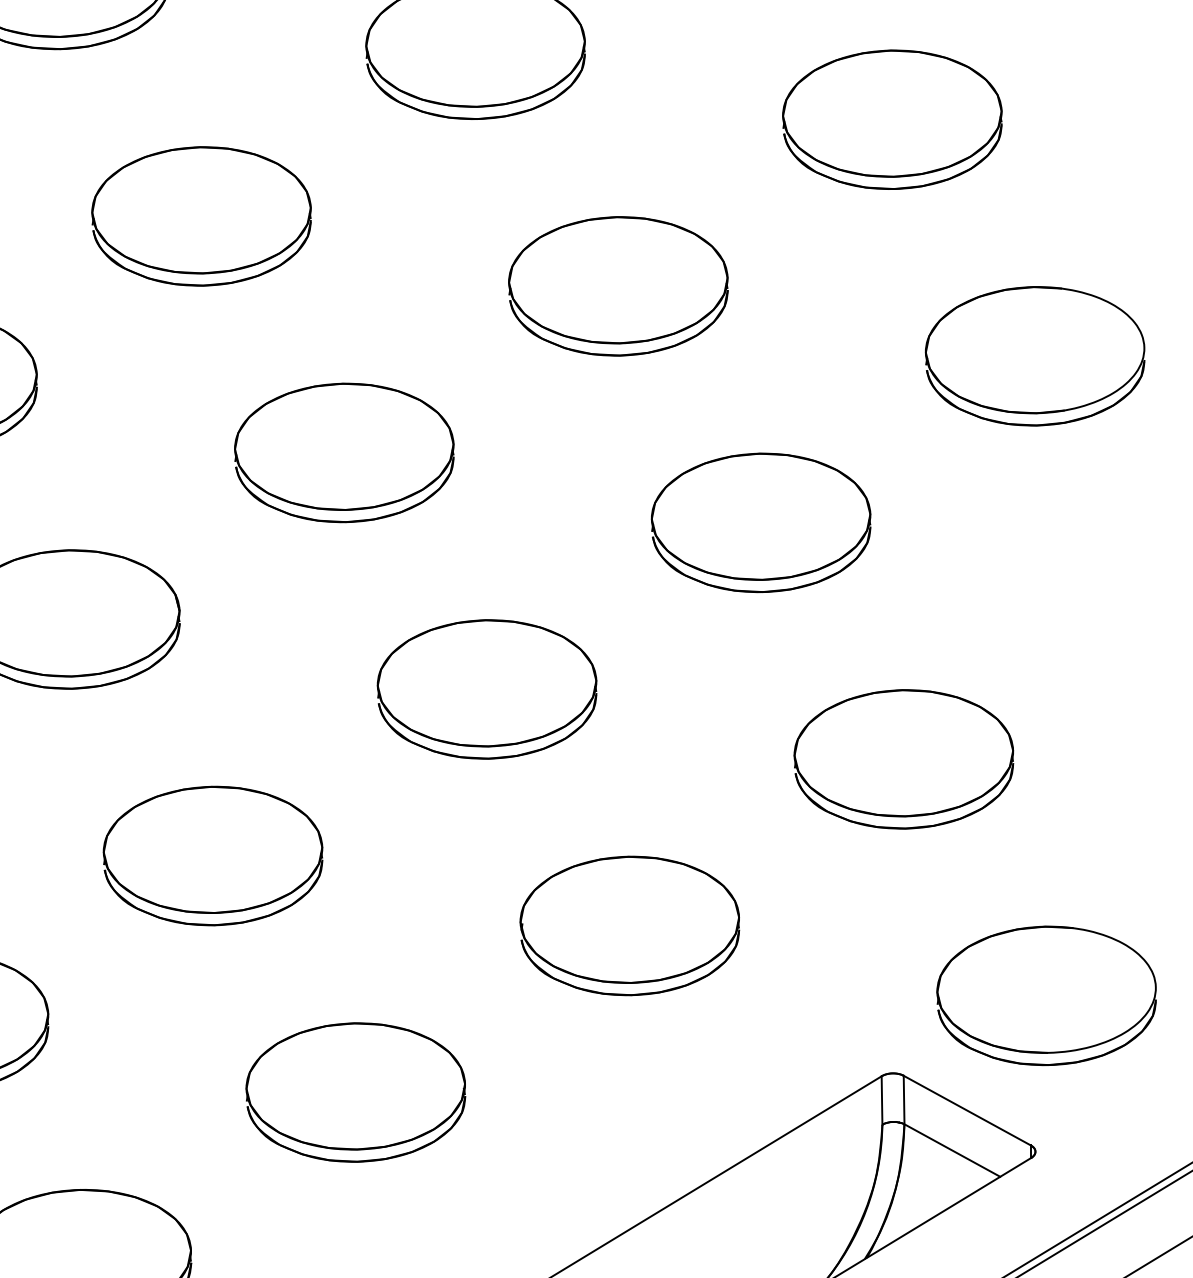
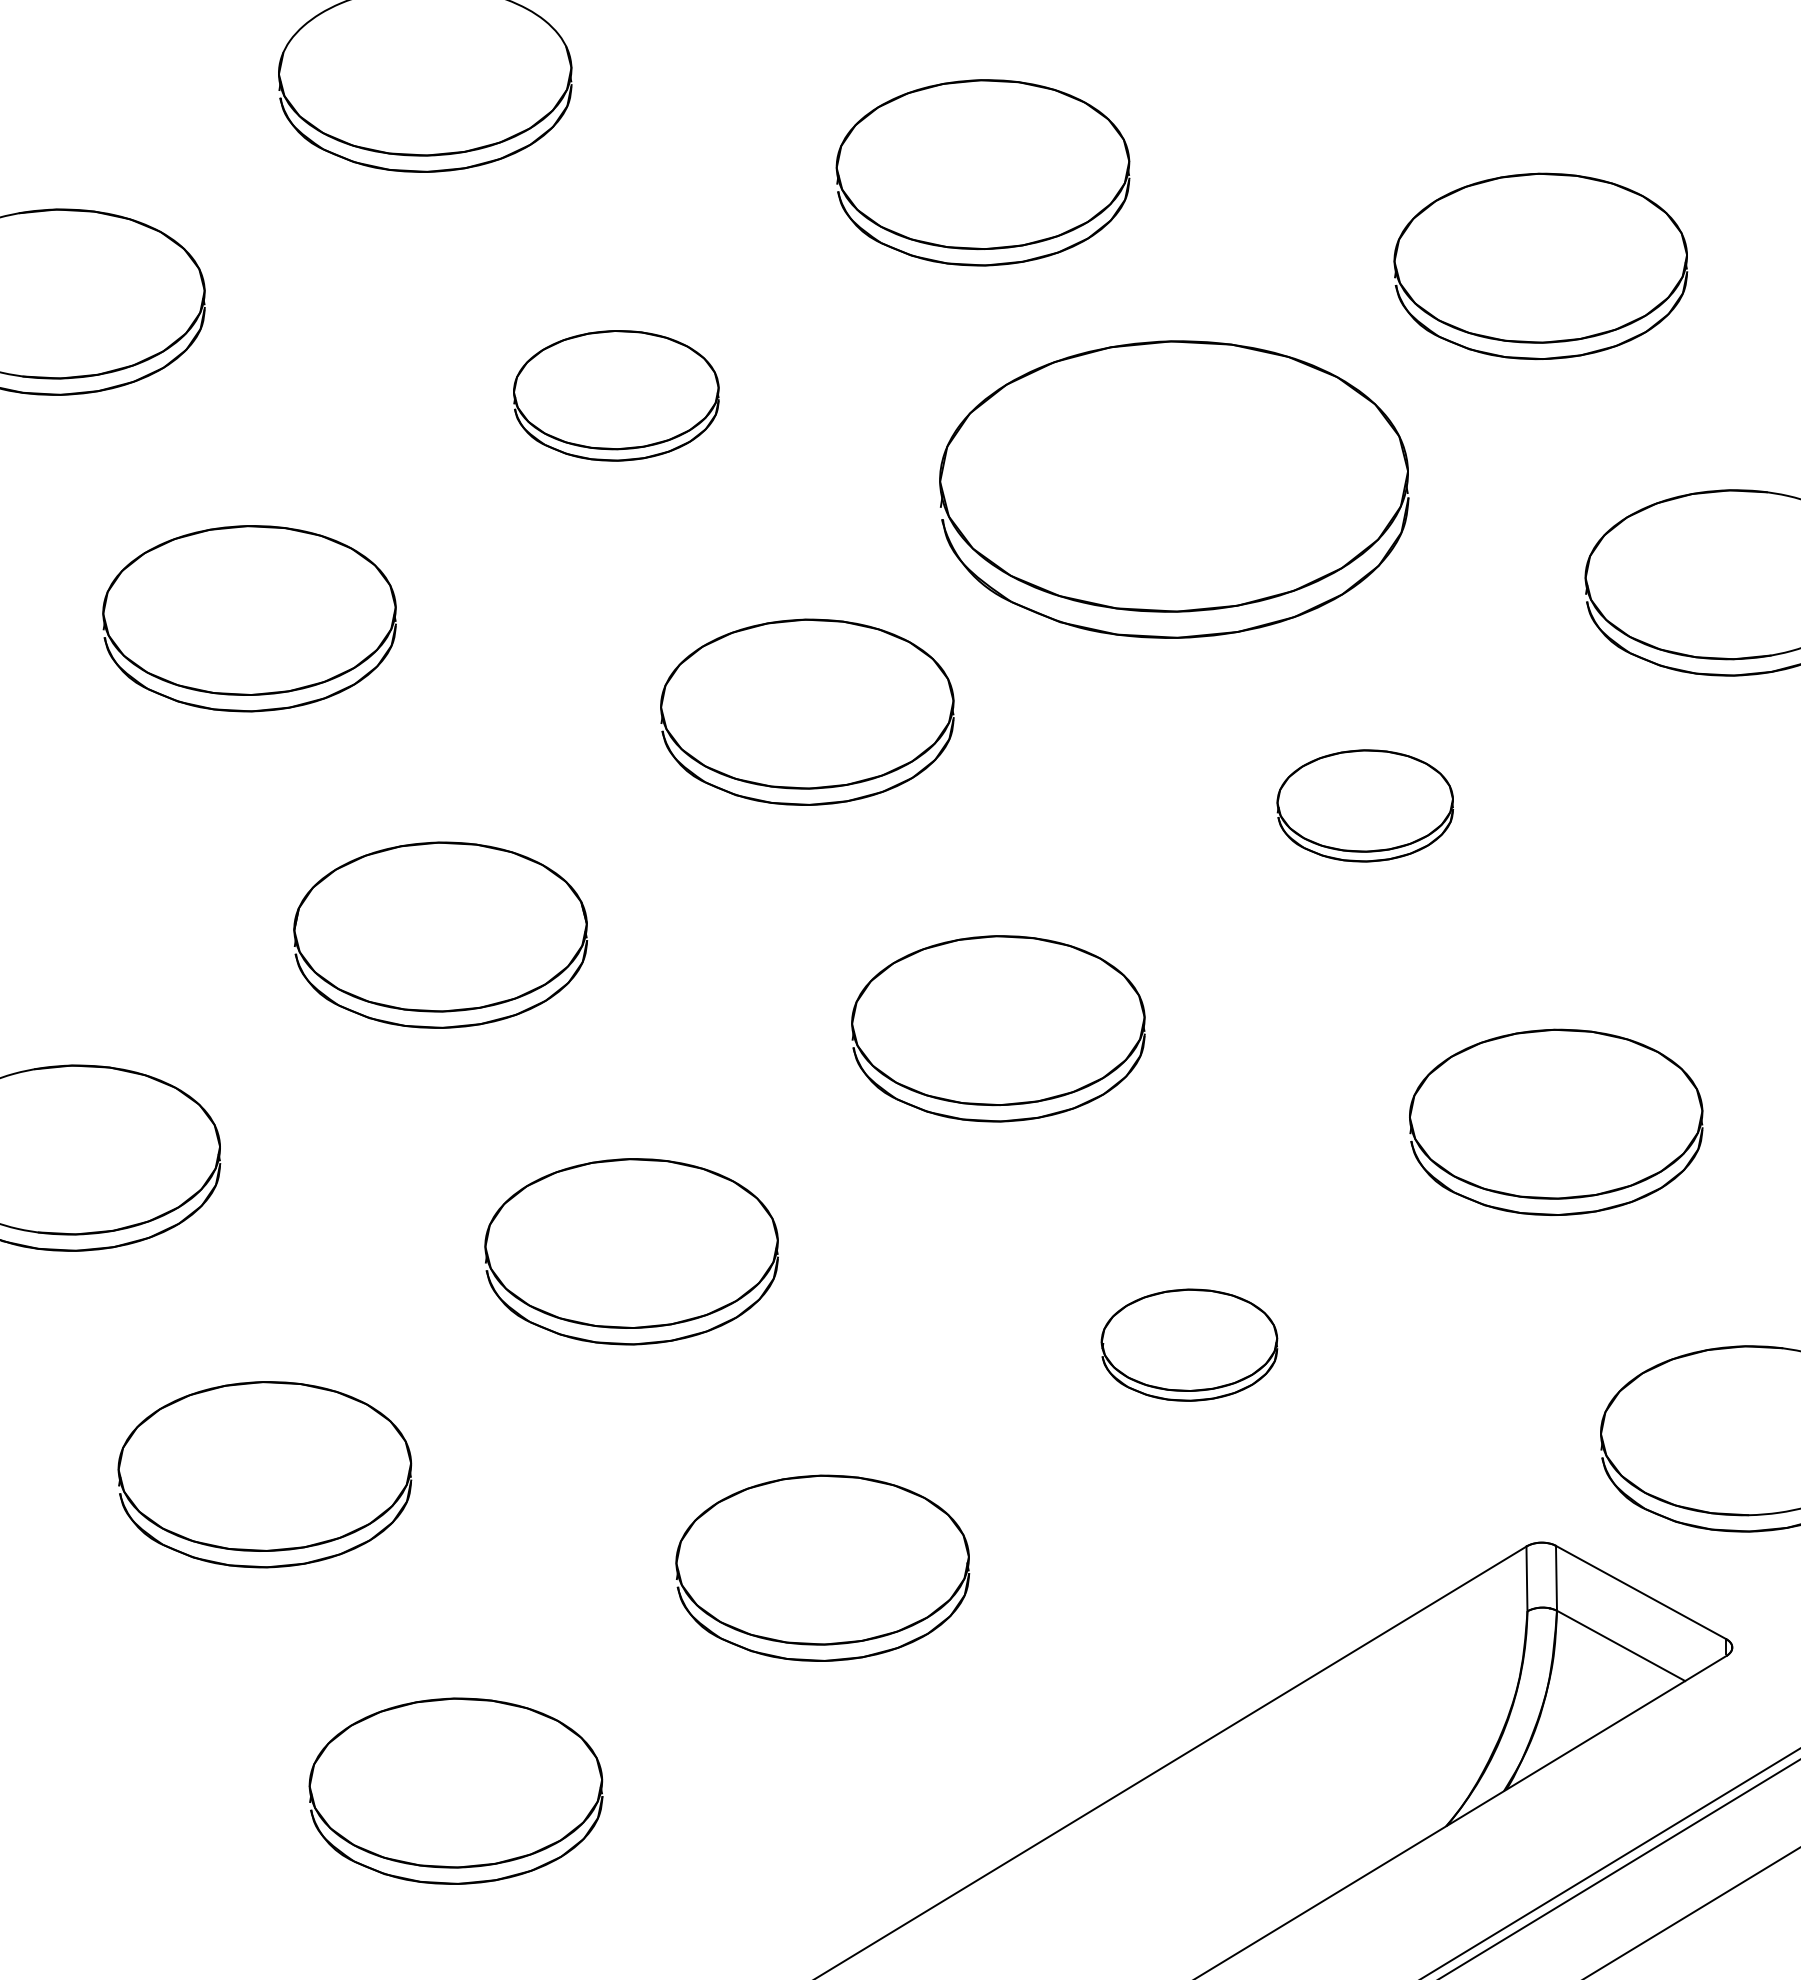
part: (201, 216) -> (616, 395), size x0.7
part: (617, 285) -> (1173, 488), size x1.6
part: (761, 522) -> (1365, 805), size x0.6
part: (629, 925) -> (1189, 1344), size x0.6

